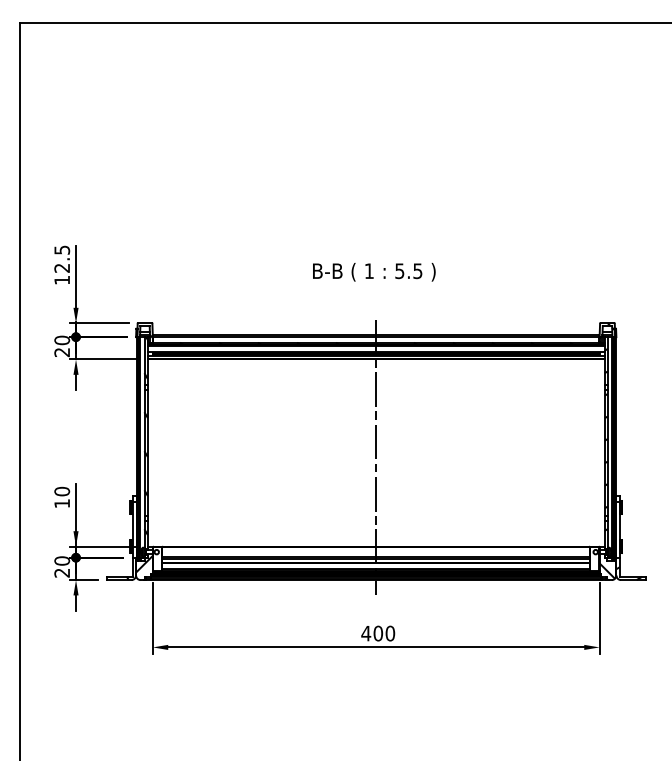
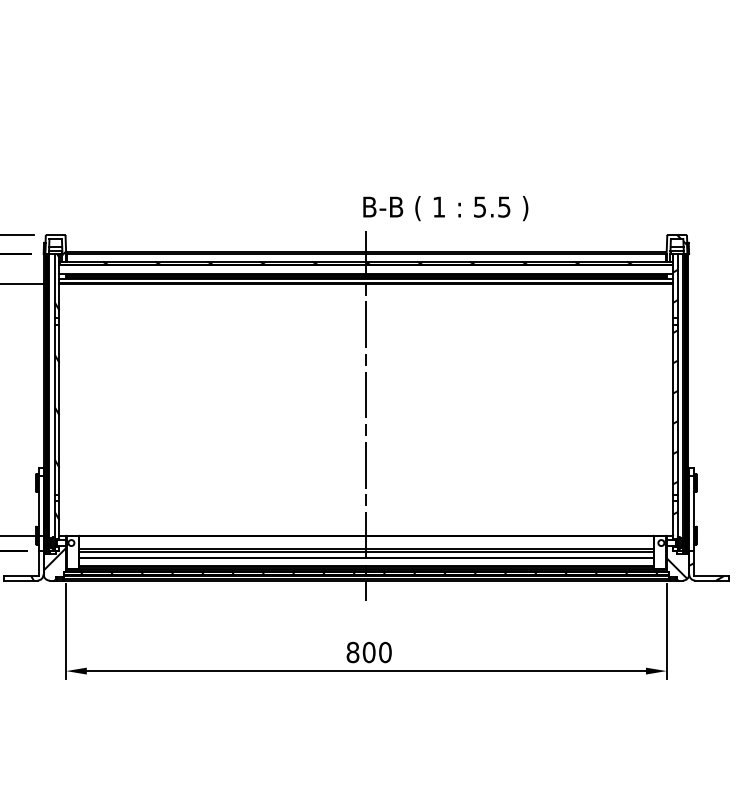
text: (374, 272) -> (446, 208), moved
text: (366, 633) -> (353, 652), 400 -> 800

